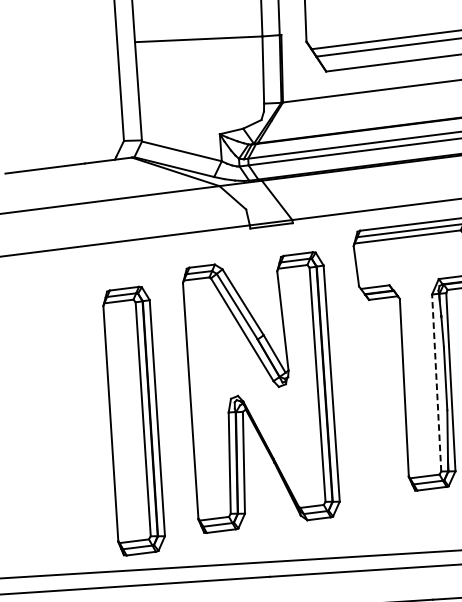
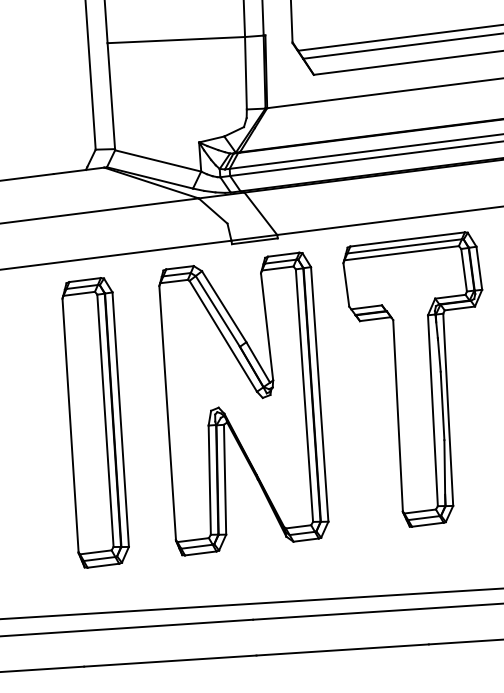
line: (436, 382) -> (432, 410), dashed -> solid
part: (261, 392) -> (243, 403), moved
part: (133, 420) -> (95, 422), moved

